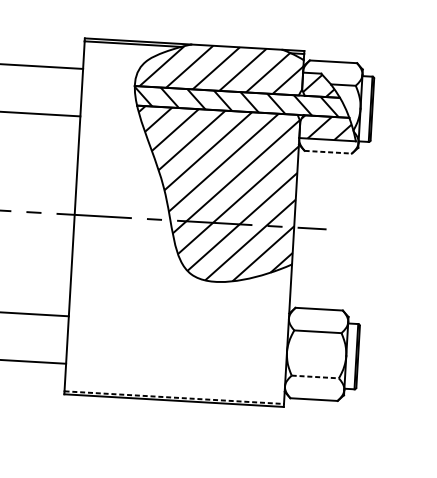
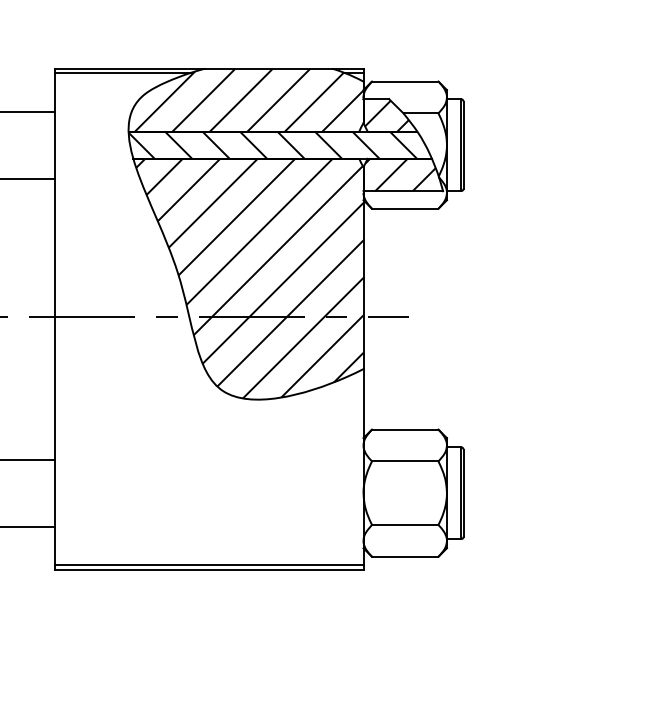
line: (328, 152) -> (405, 208), dashed -> solid
line: (315, 377) -> (405, 525), dashed -> solid
line: (174, 397) -> (209, 565), dashed -> solid

